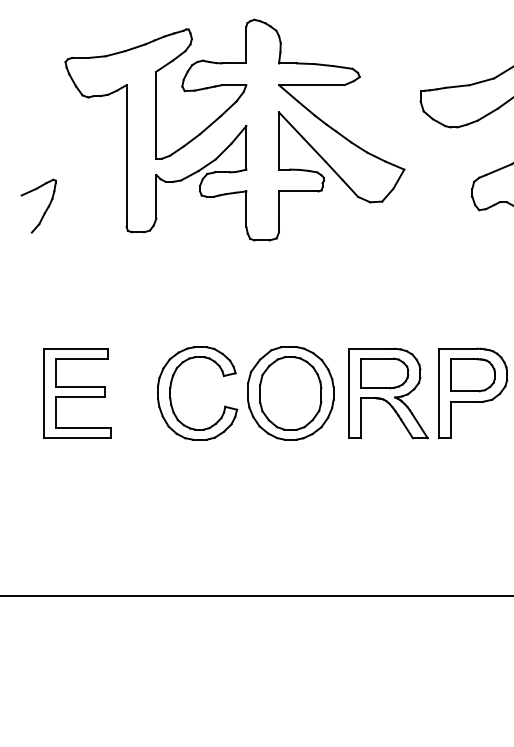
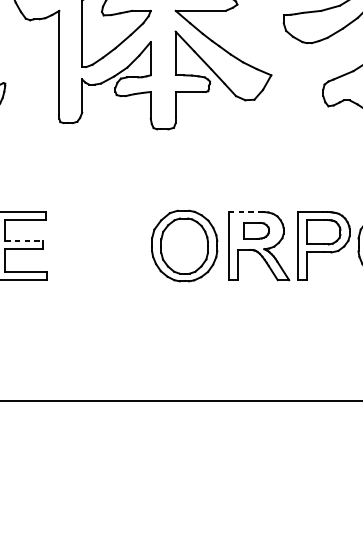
line: (368, 348) -> (243, 211), solid -> dashed
part: (384, 373) -> (256, 230), size x0.7
line: (80, 386) -> (24, 240), solid -> dashed
part: (171, 397) -> (93, 249), removed

